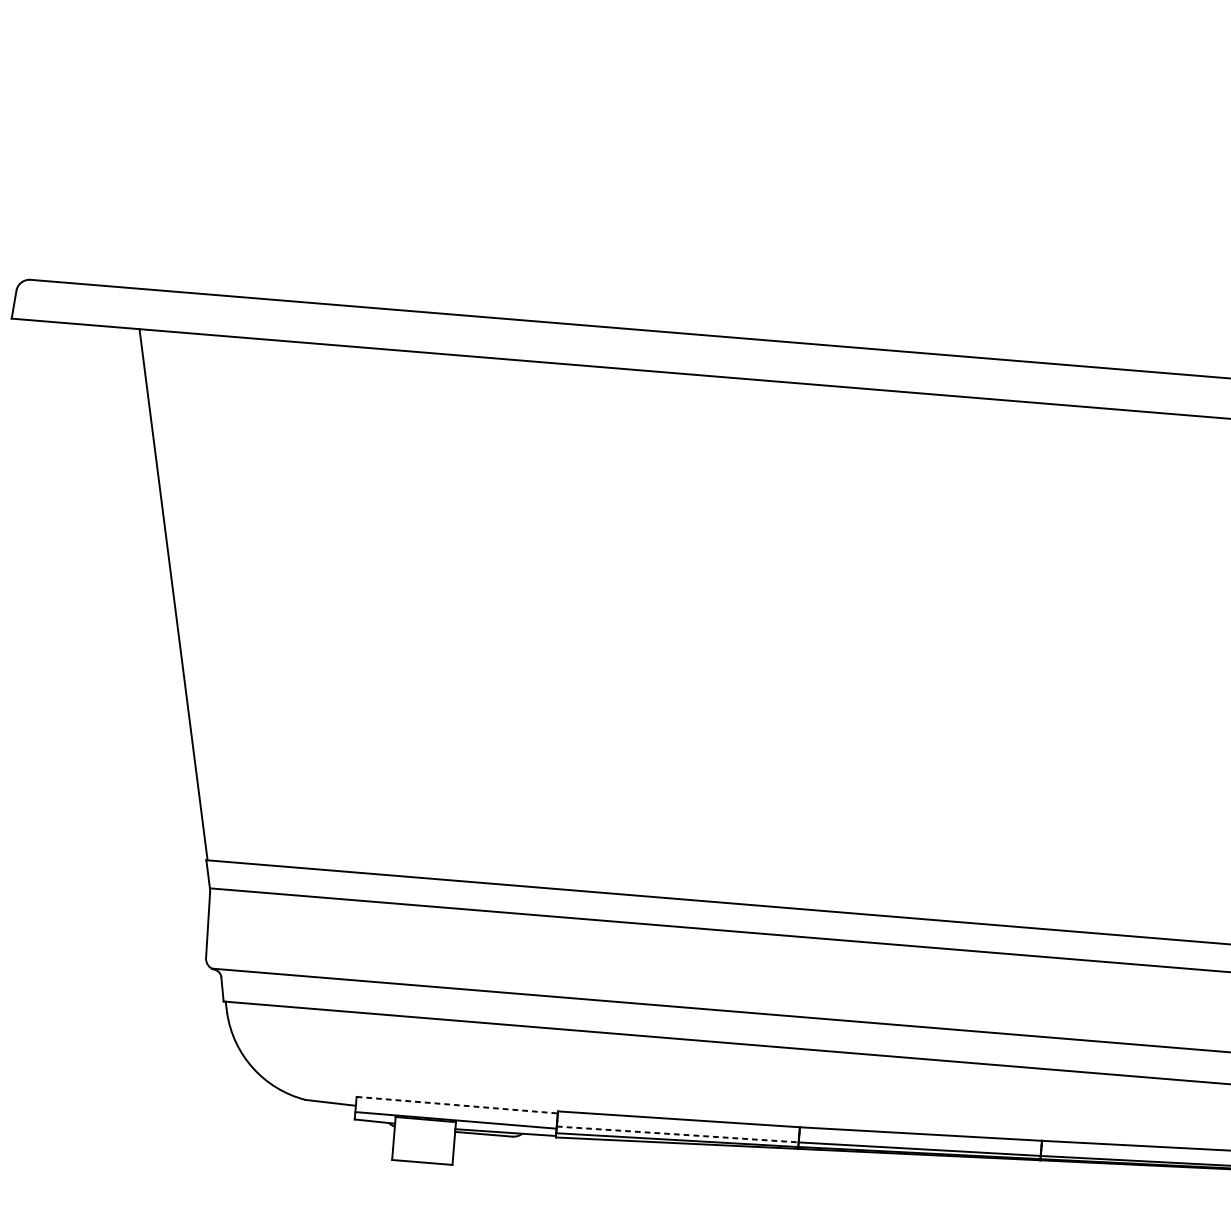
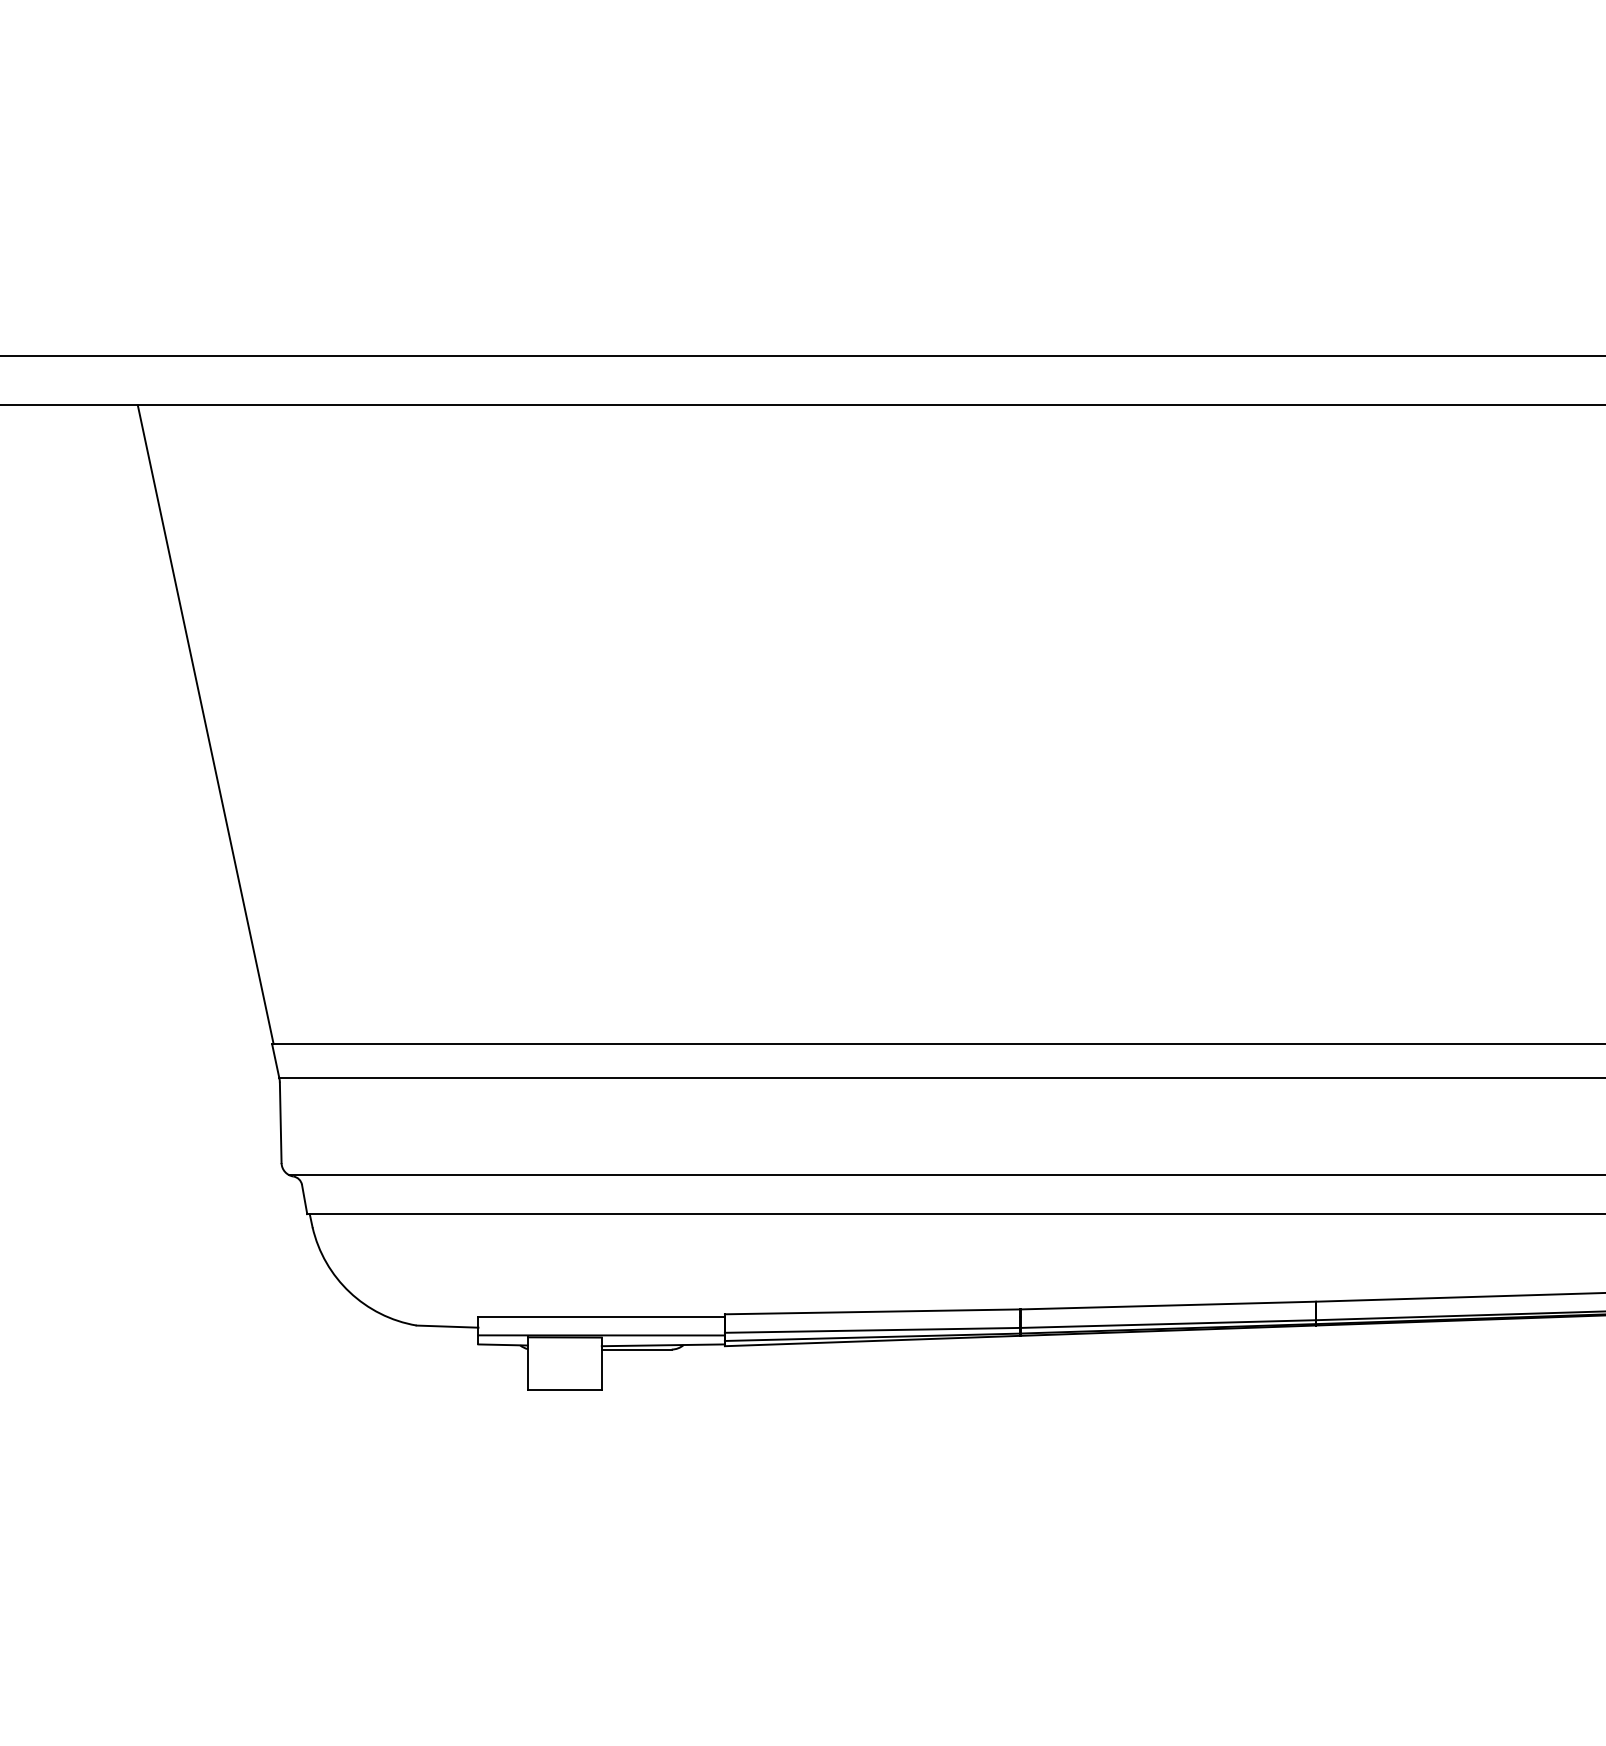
line: (457, 1104) -> (602, 1316), dashed -> solid
line: (677, 1134) -> (872, 1330), dashed -> solid

